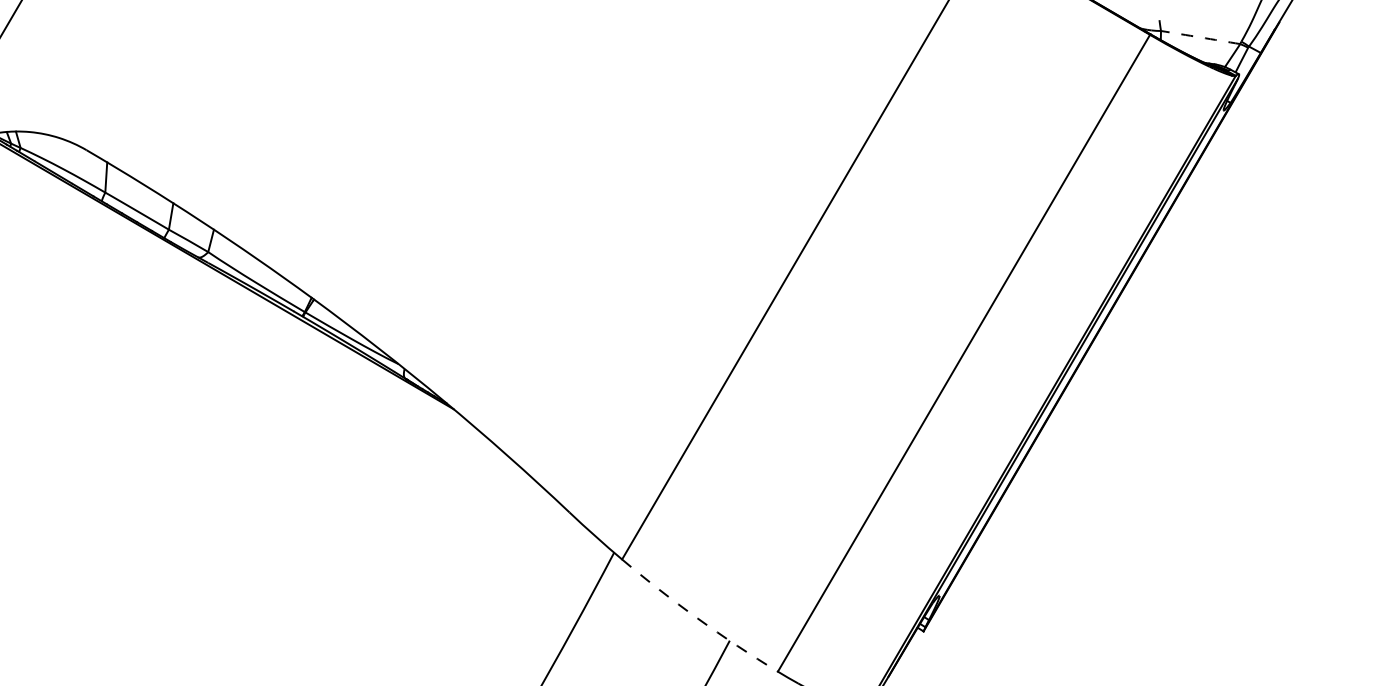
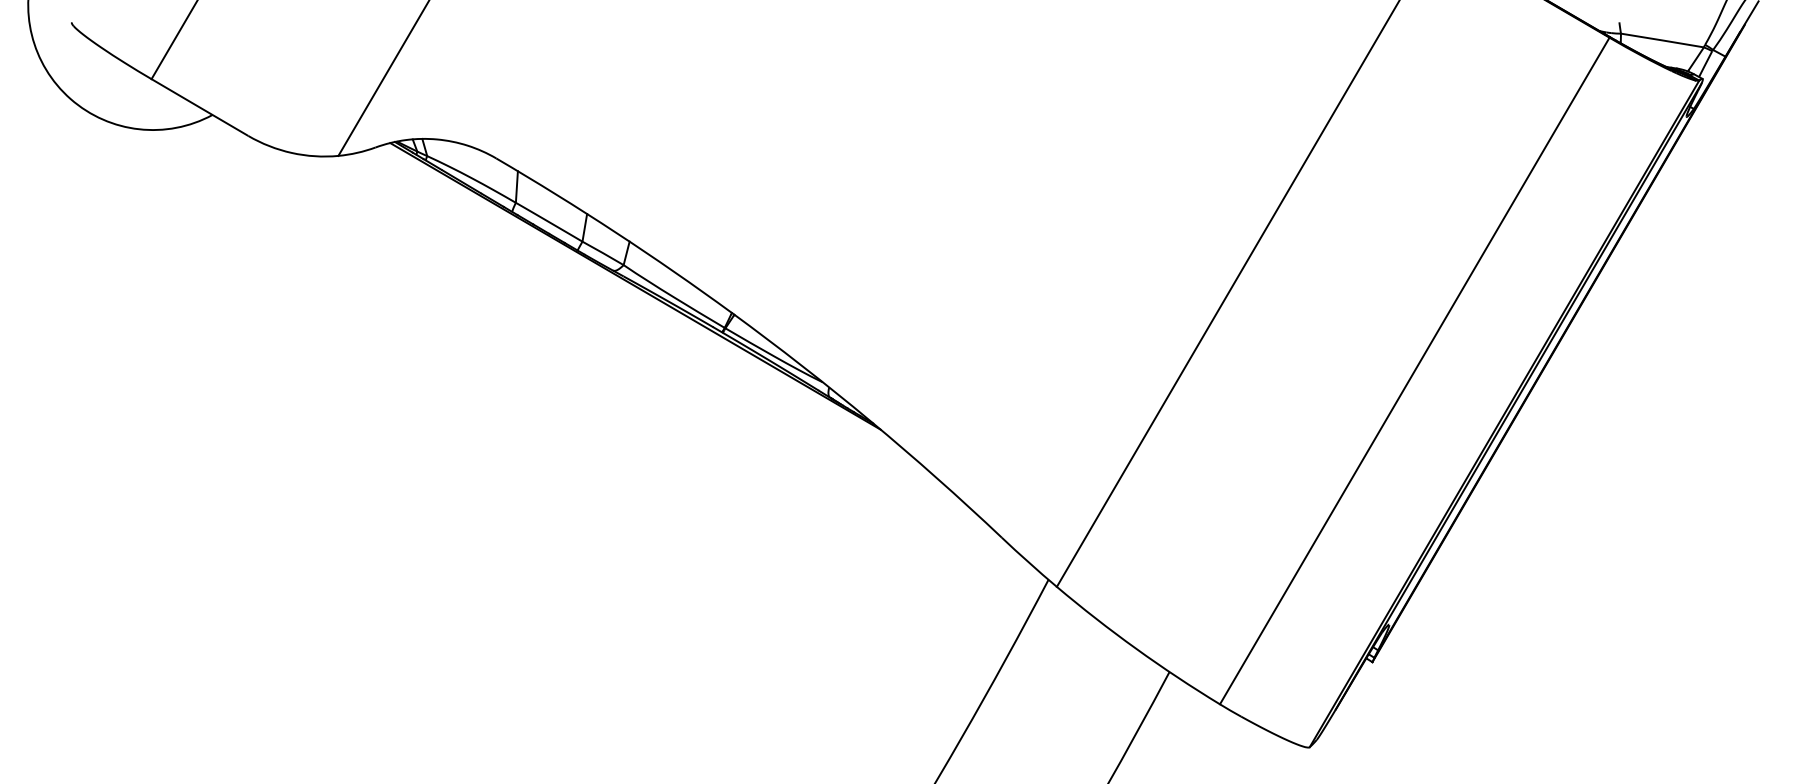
arc: (1200, 37) -> (1662, 40), dashed -> solid
arc: (698, 618) -> (1136, 648), dashed -> solid

